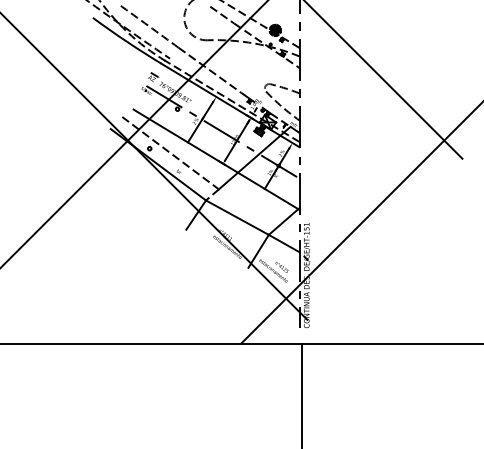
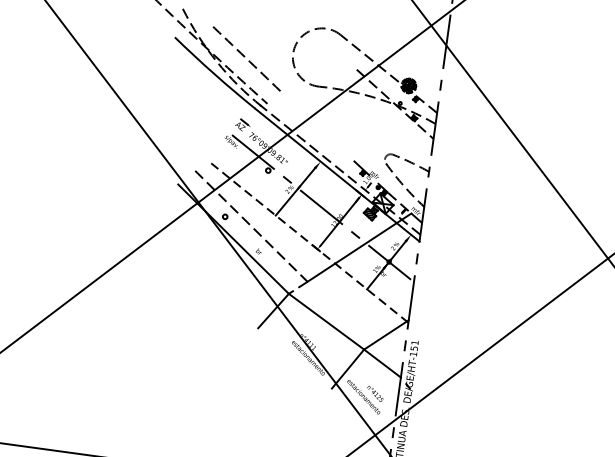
line: (222, 14) -> (343, 55), removed
line: (209, 69) -> (316, 124), removed
line: (216, 159) -> (309, 242), solid -> dashed

